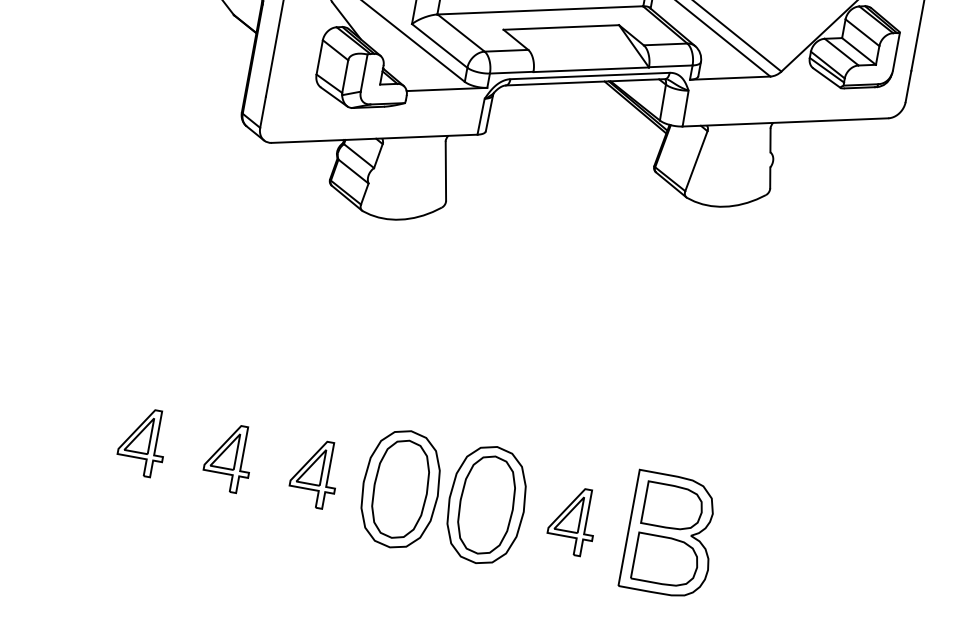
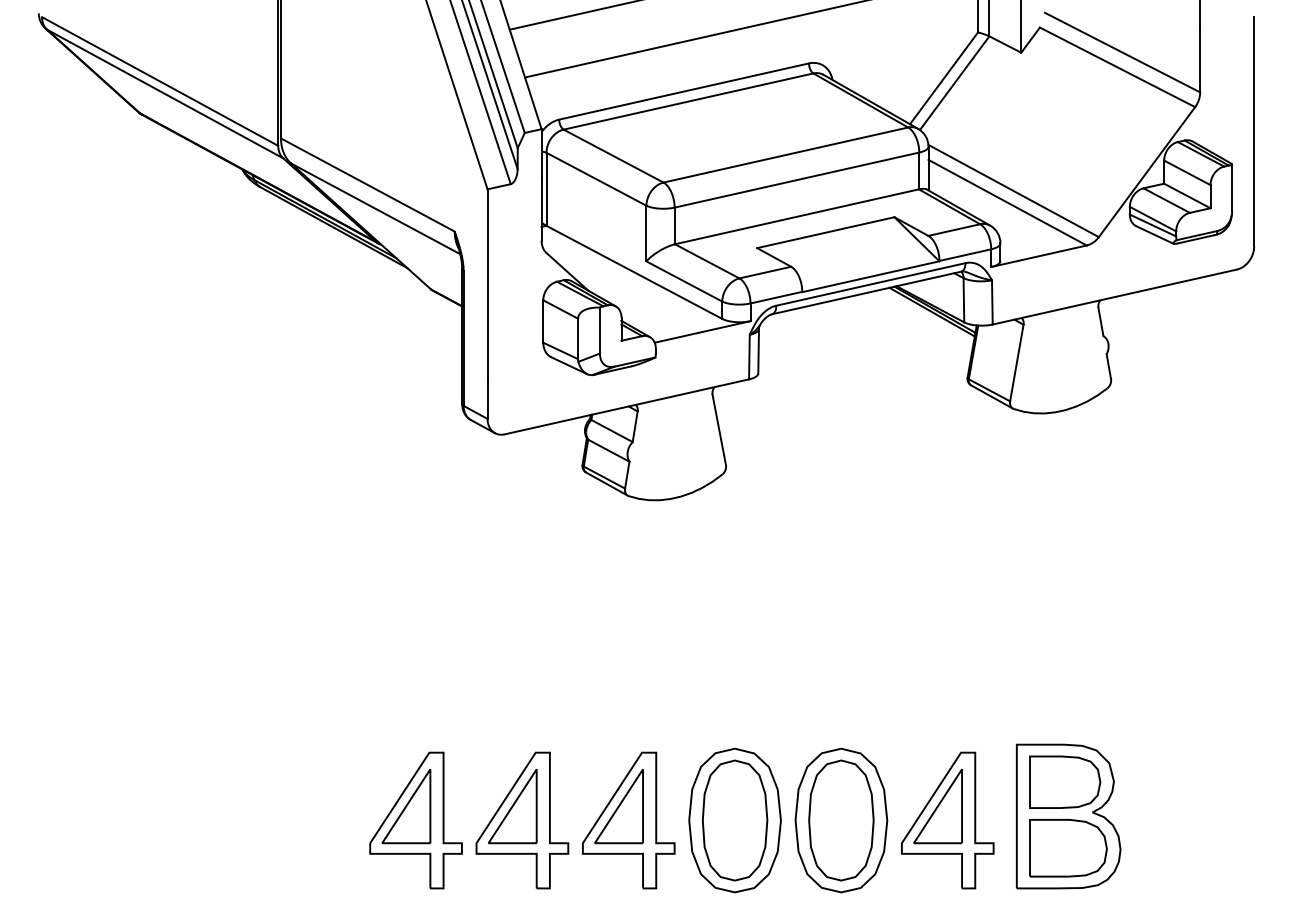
part: (142, 441) -> (415, 820), size x1.67
part: (228, 457) -> (522, 820), size x1.67
part: (314, 473) -> (628, 820), size x1.67
part: (572, 520) -> (947, 820), size x1.67

